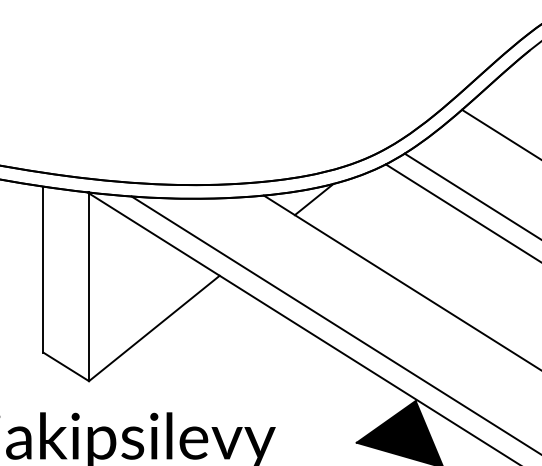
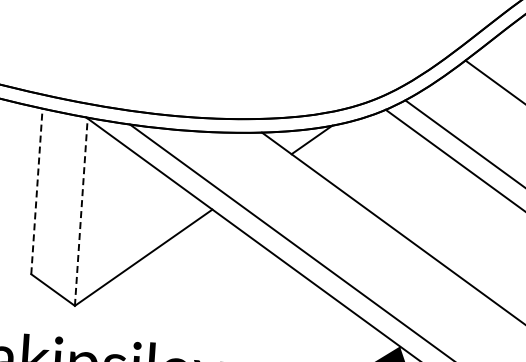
line: (43, 269) -> (37, 191), solid -> dashed
line: (89, 286) -> (81, 211), solid -> dashed

